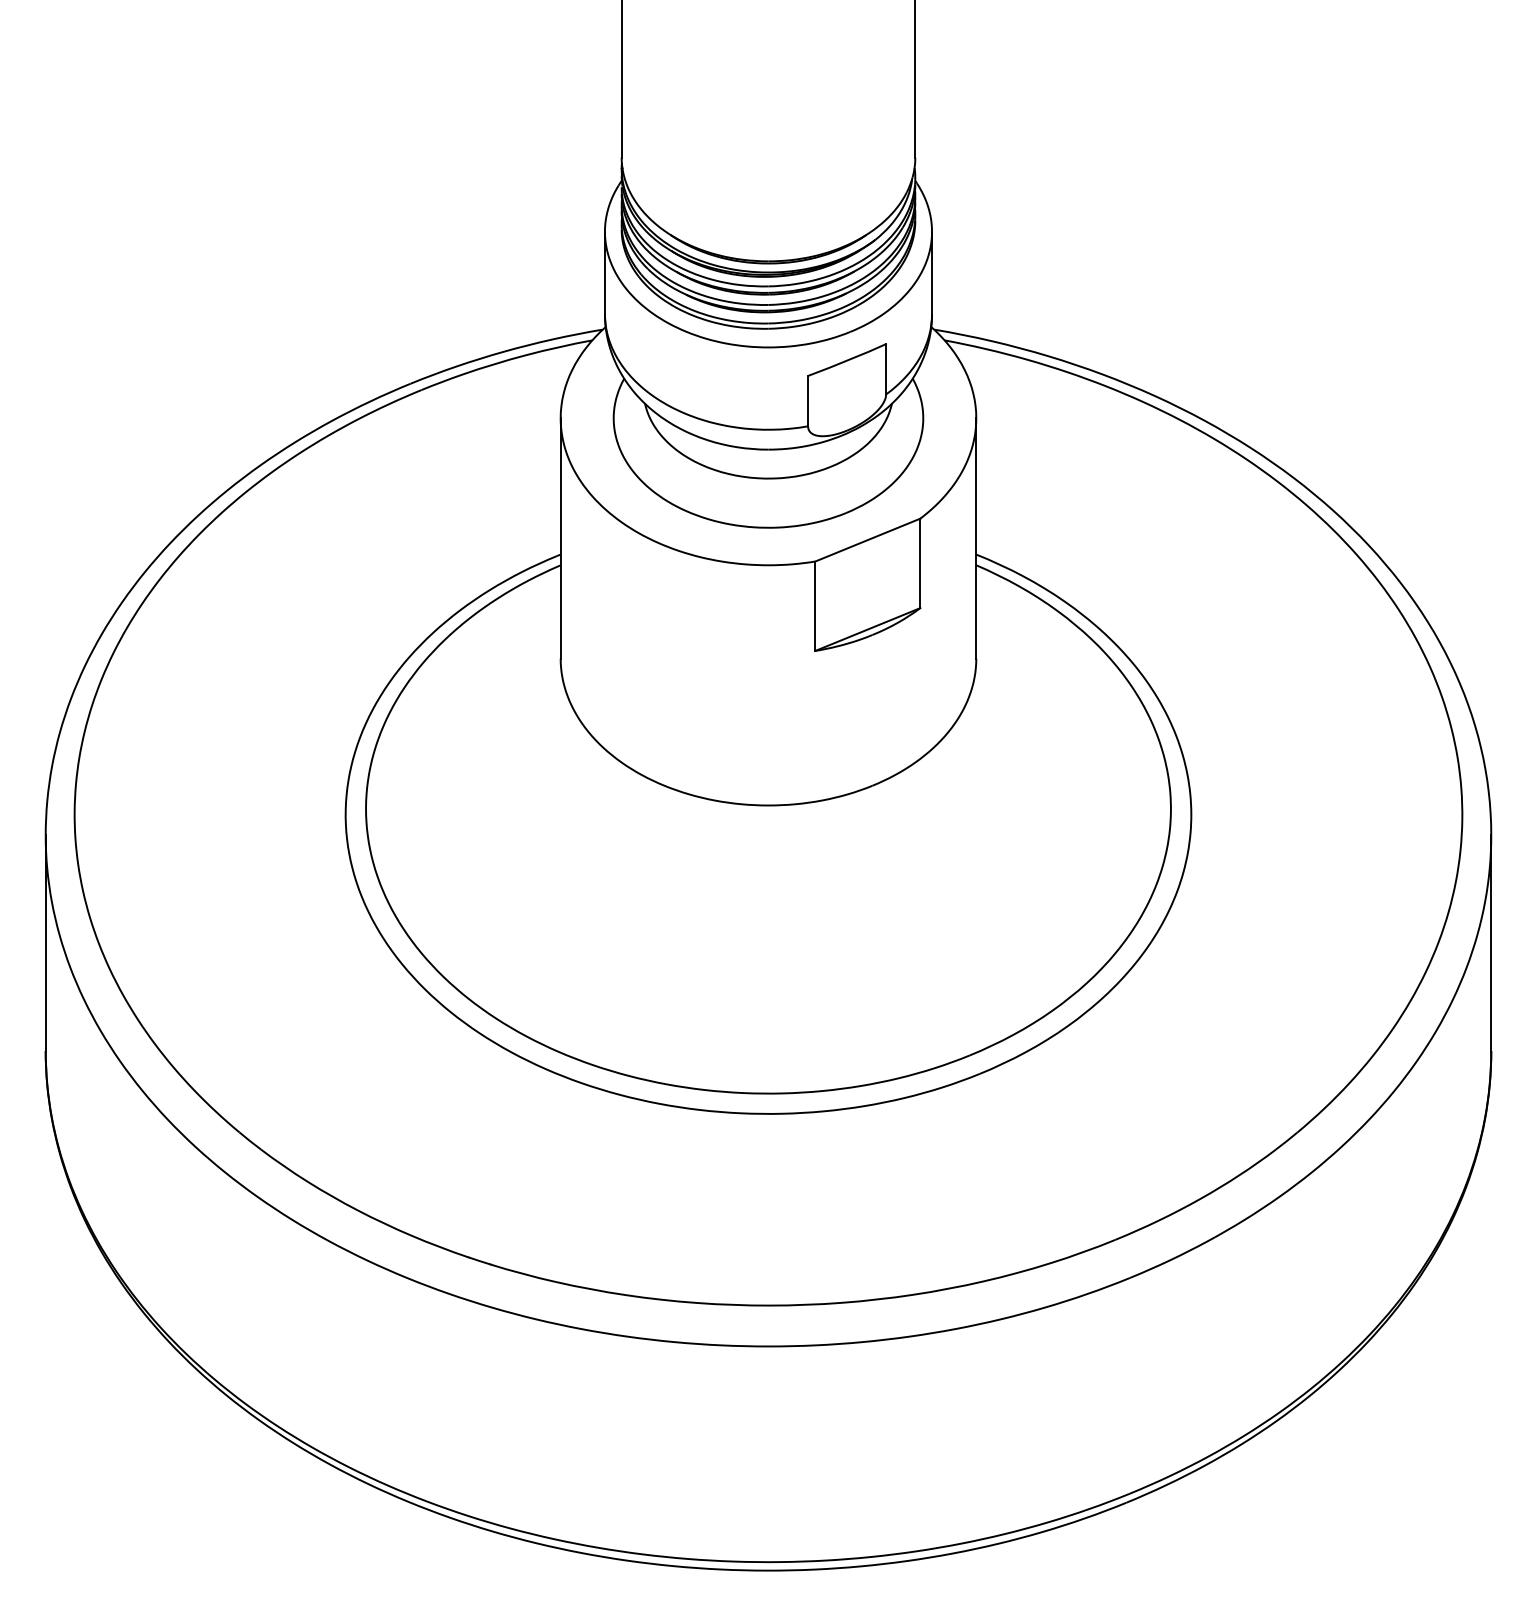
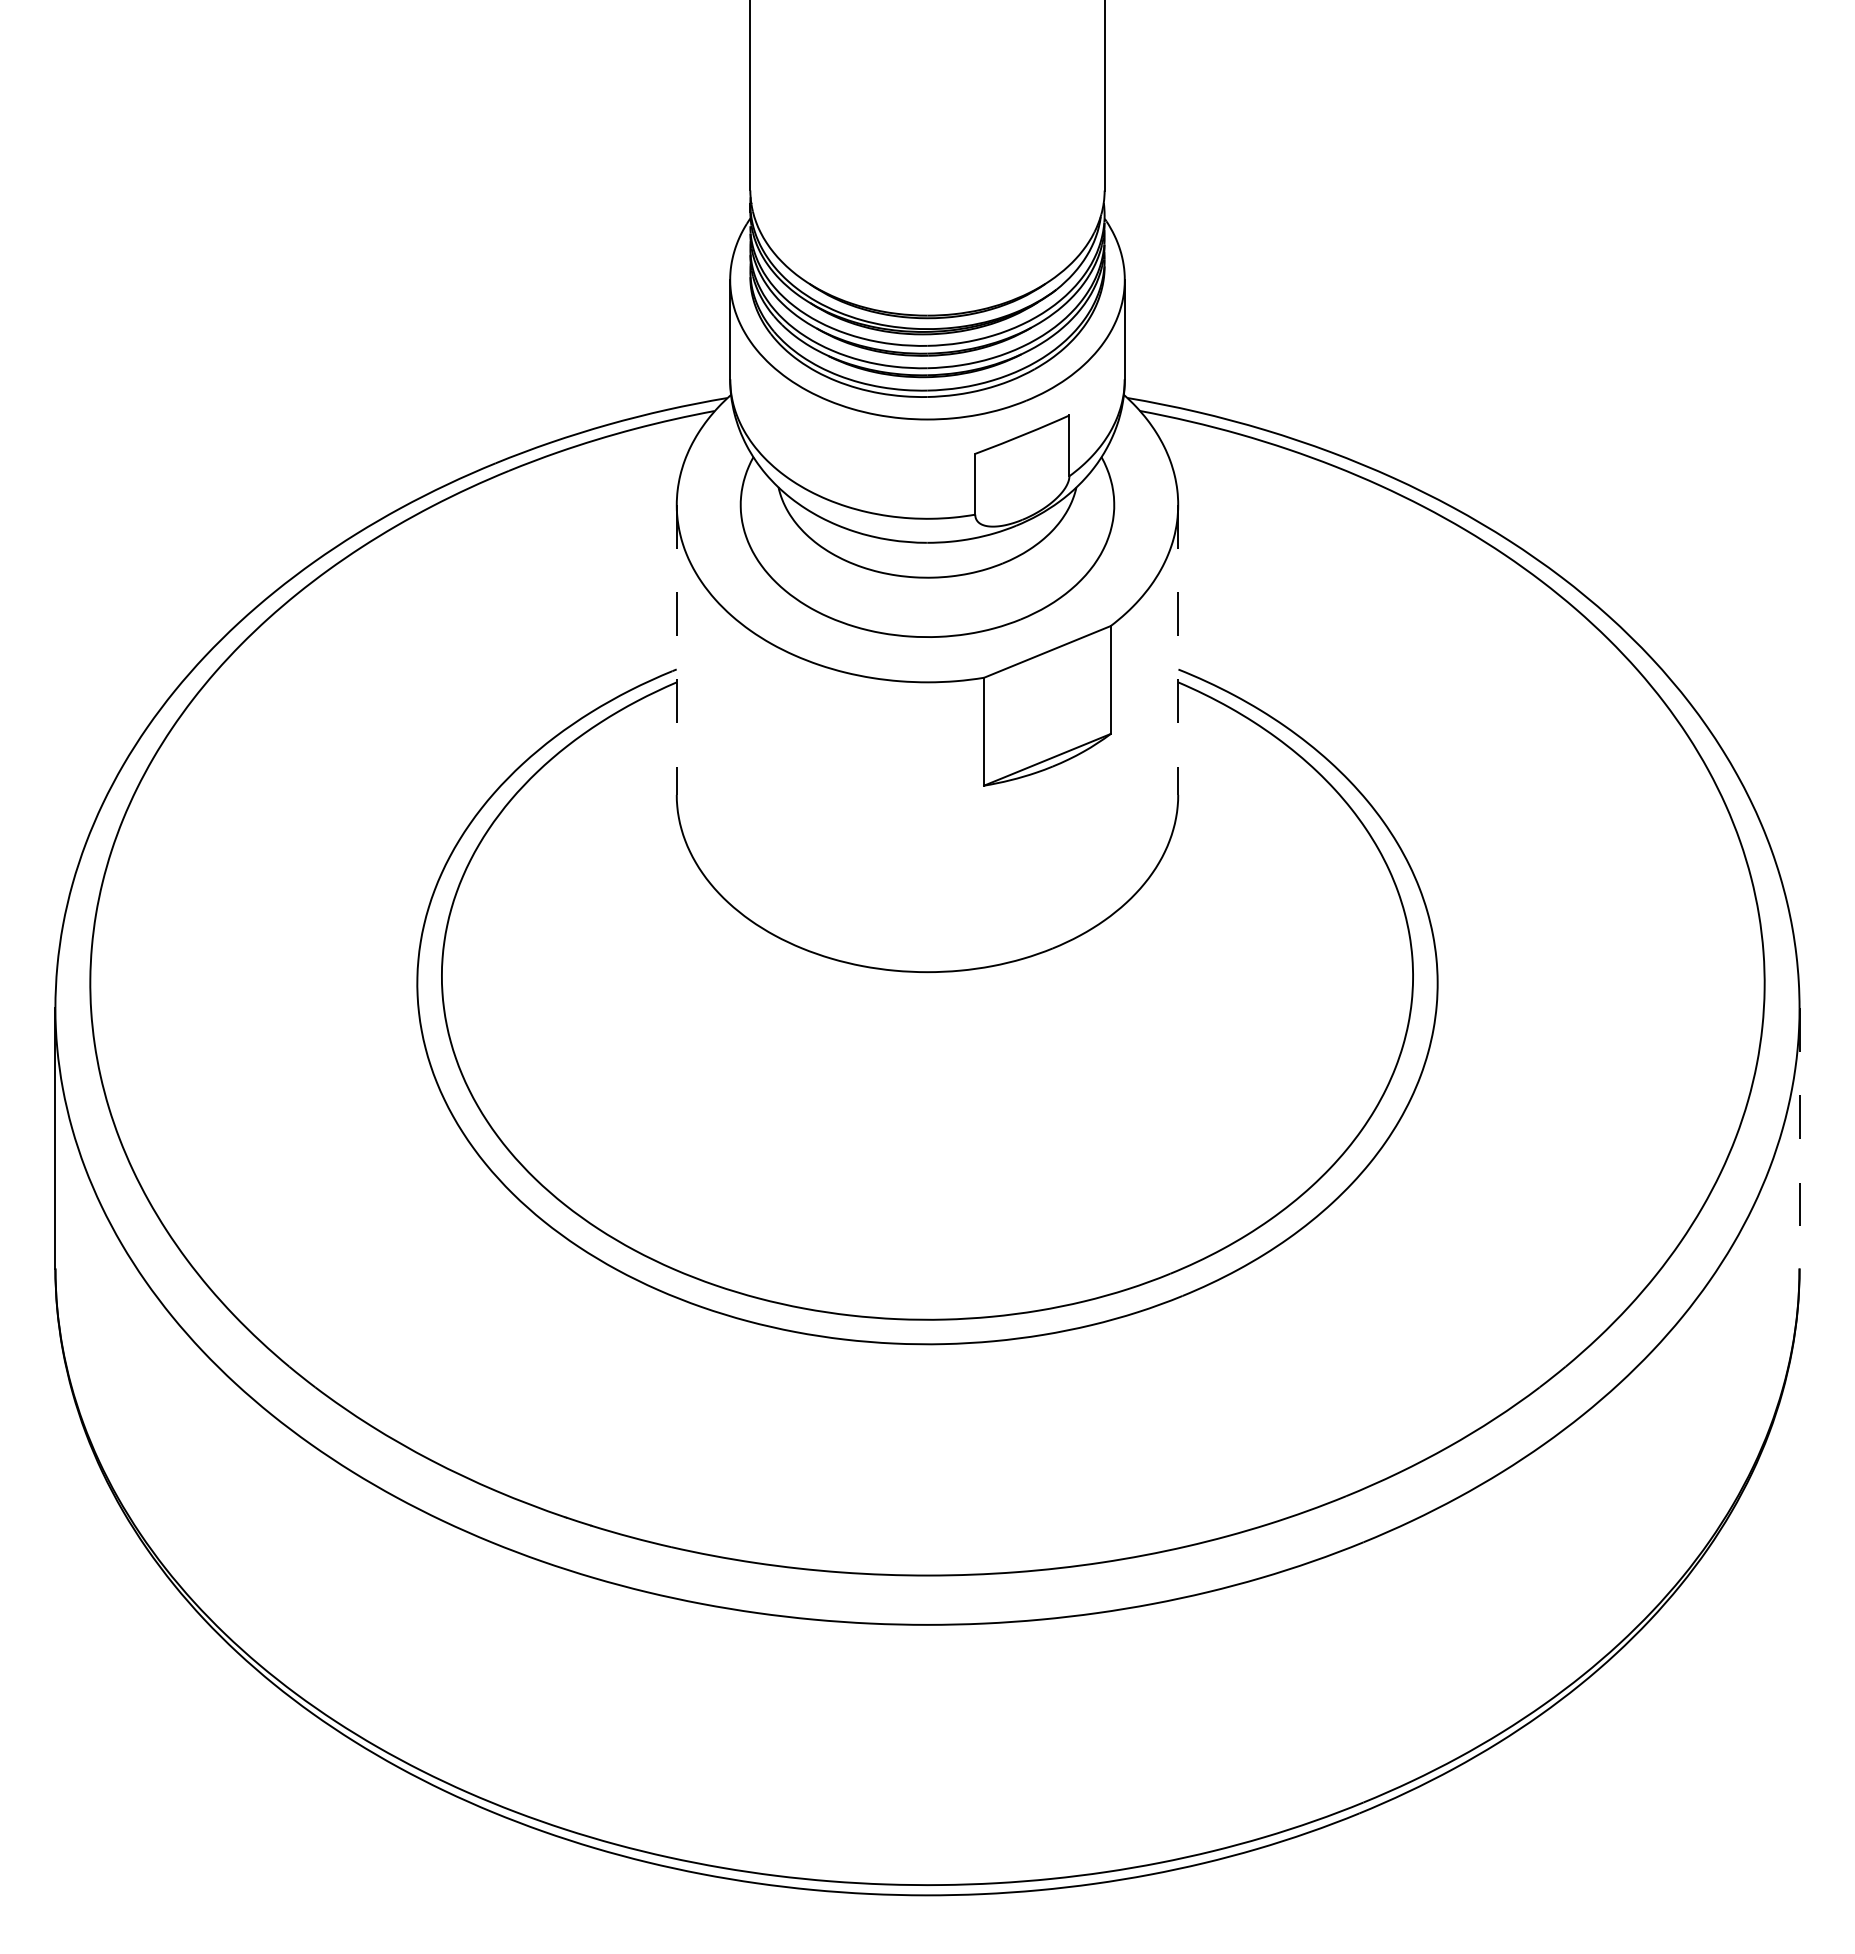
line: (560, 538) -> (676, 649), solid -> dashed
line: (976, 538) -> (1178, 649), solid -> dashed
line: (1491, 943) -> (1799, 1138), solid -> dashed

